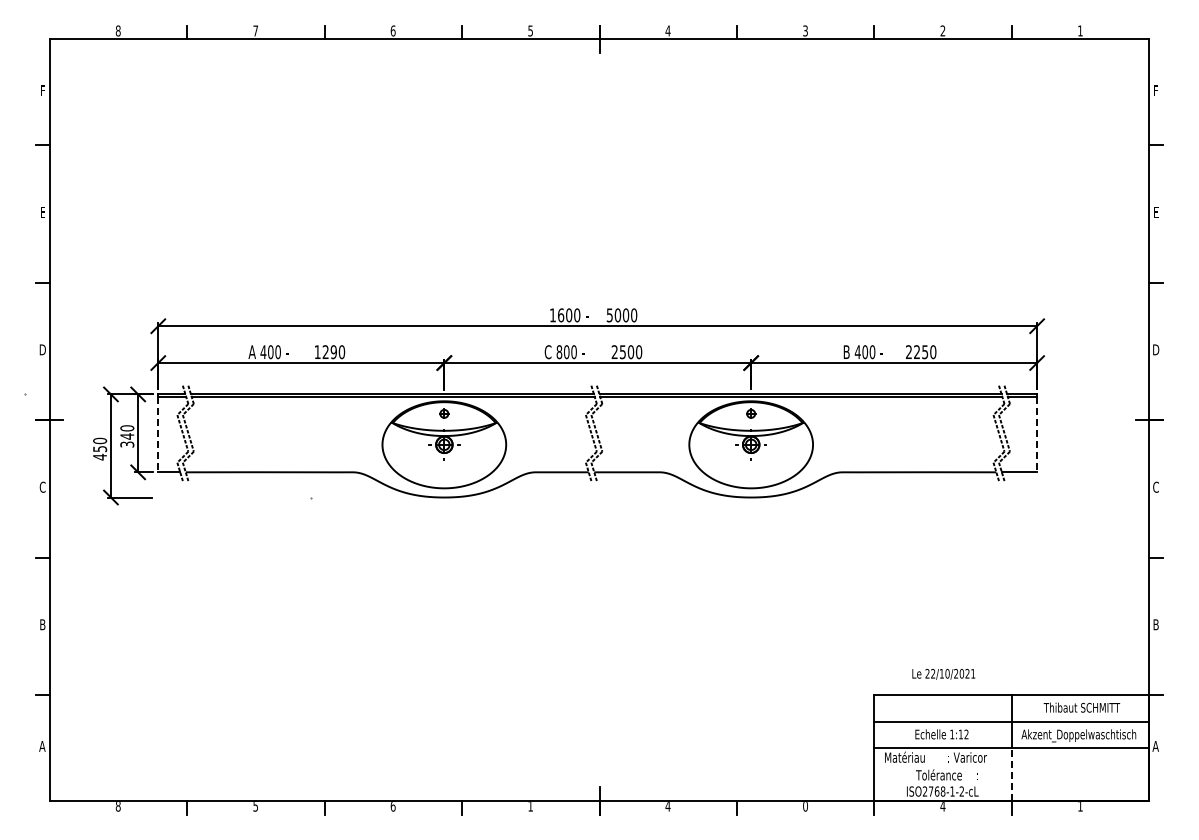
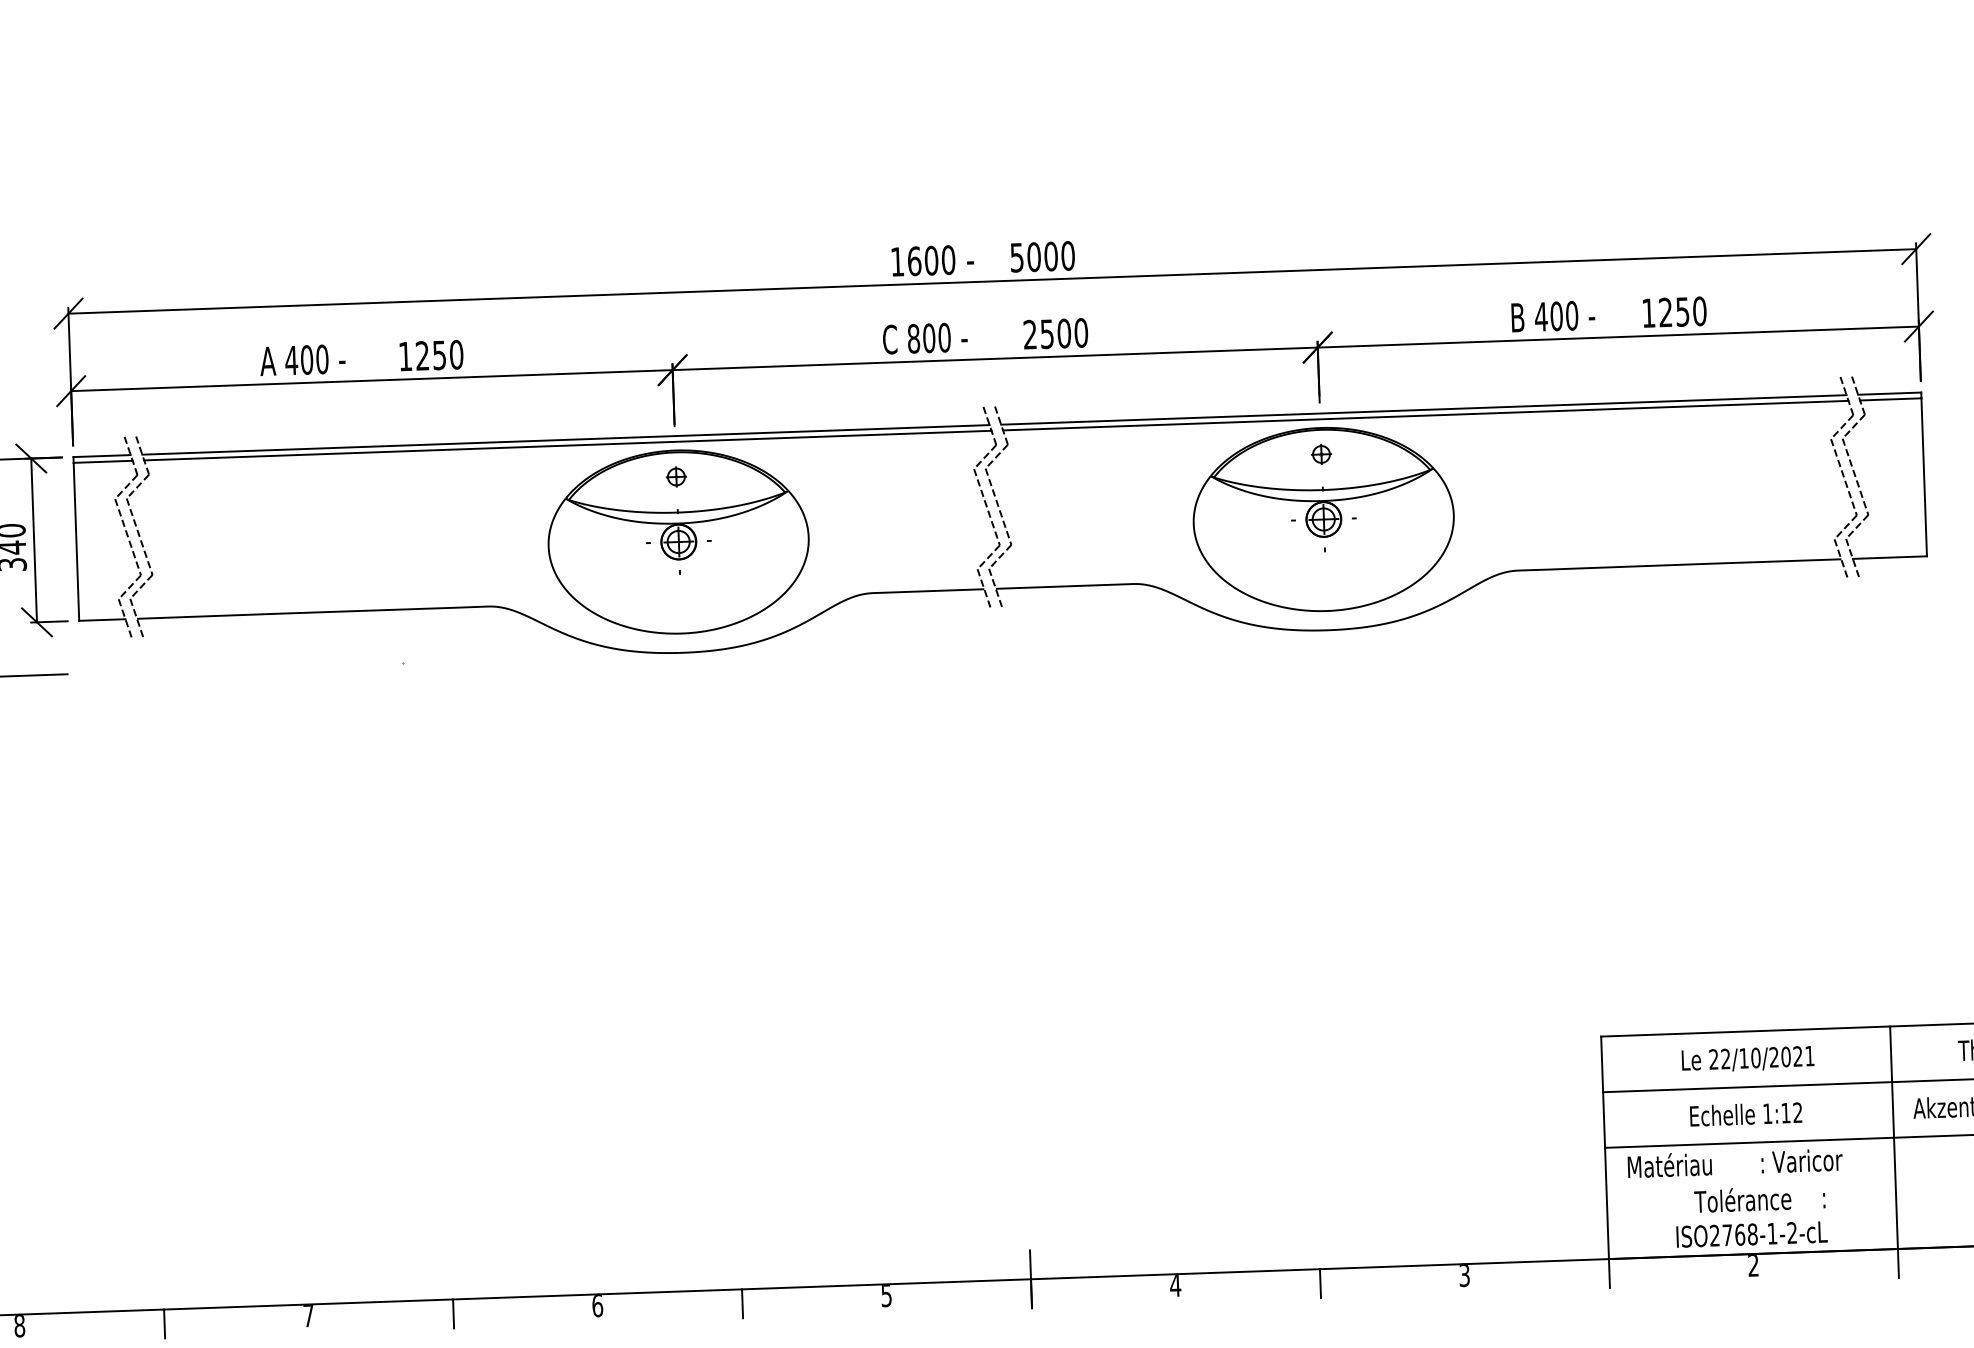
text: (333, 351) -> (438, 353), 1290 -> 1250
text: (908, 351) -> (1647, 311), 2250 -> 1250
line: (158, 434) -> (76, 541), dashed -> solid
line: (1037, 434) -> (1924, 476), dashed -> solid
text: (943, 674) -> (1747, 1059), moved
line: (1011, 773) -> (1895, 1191), dashed -> solid
text: (255, 806) -> (308, 1316), 5 -> 7
text: (530, 806) -> (886, 1296), 1 -> 5
text: (805, 806) -> (1464, 1275), 0 -> 3
text: (942, 806) -> (1752, 1265), 4 -> 2

